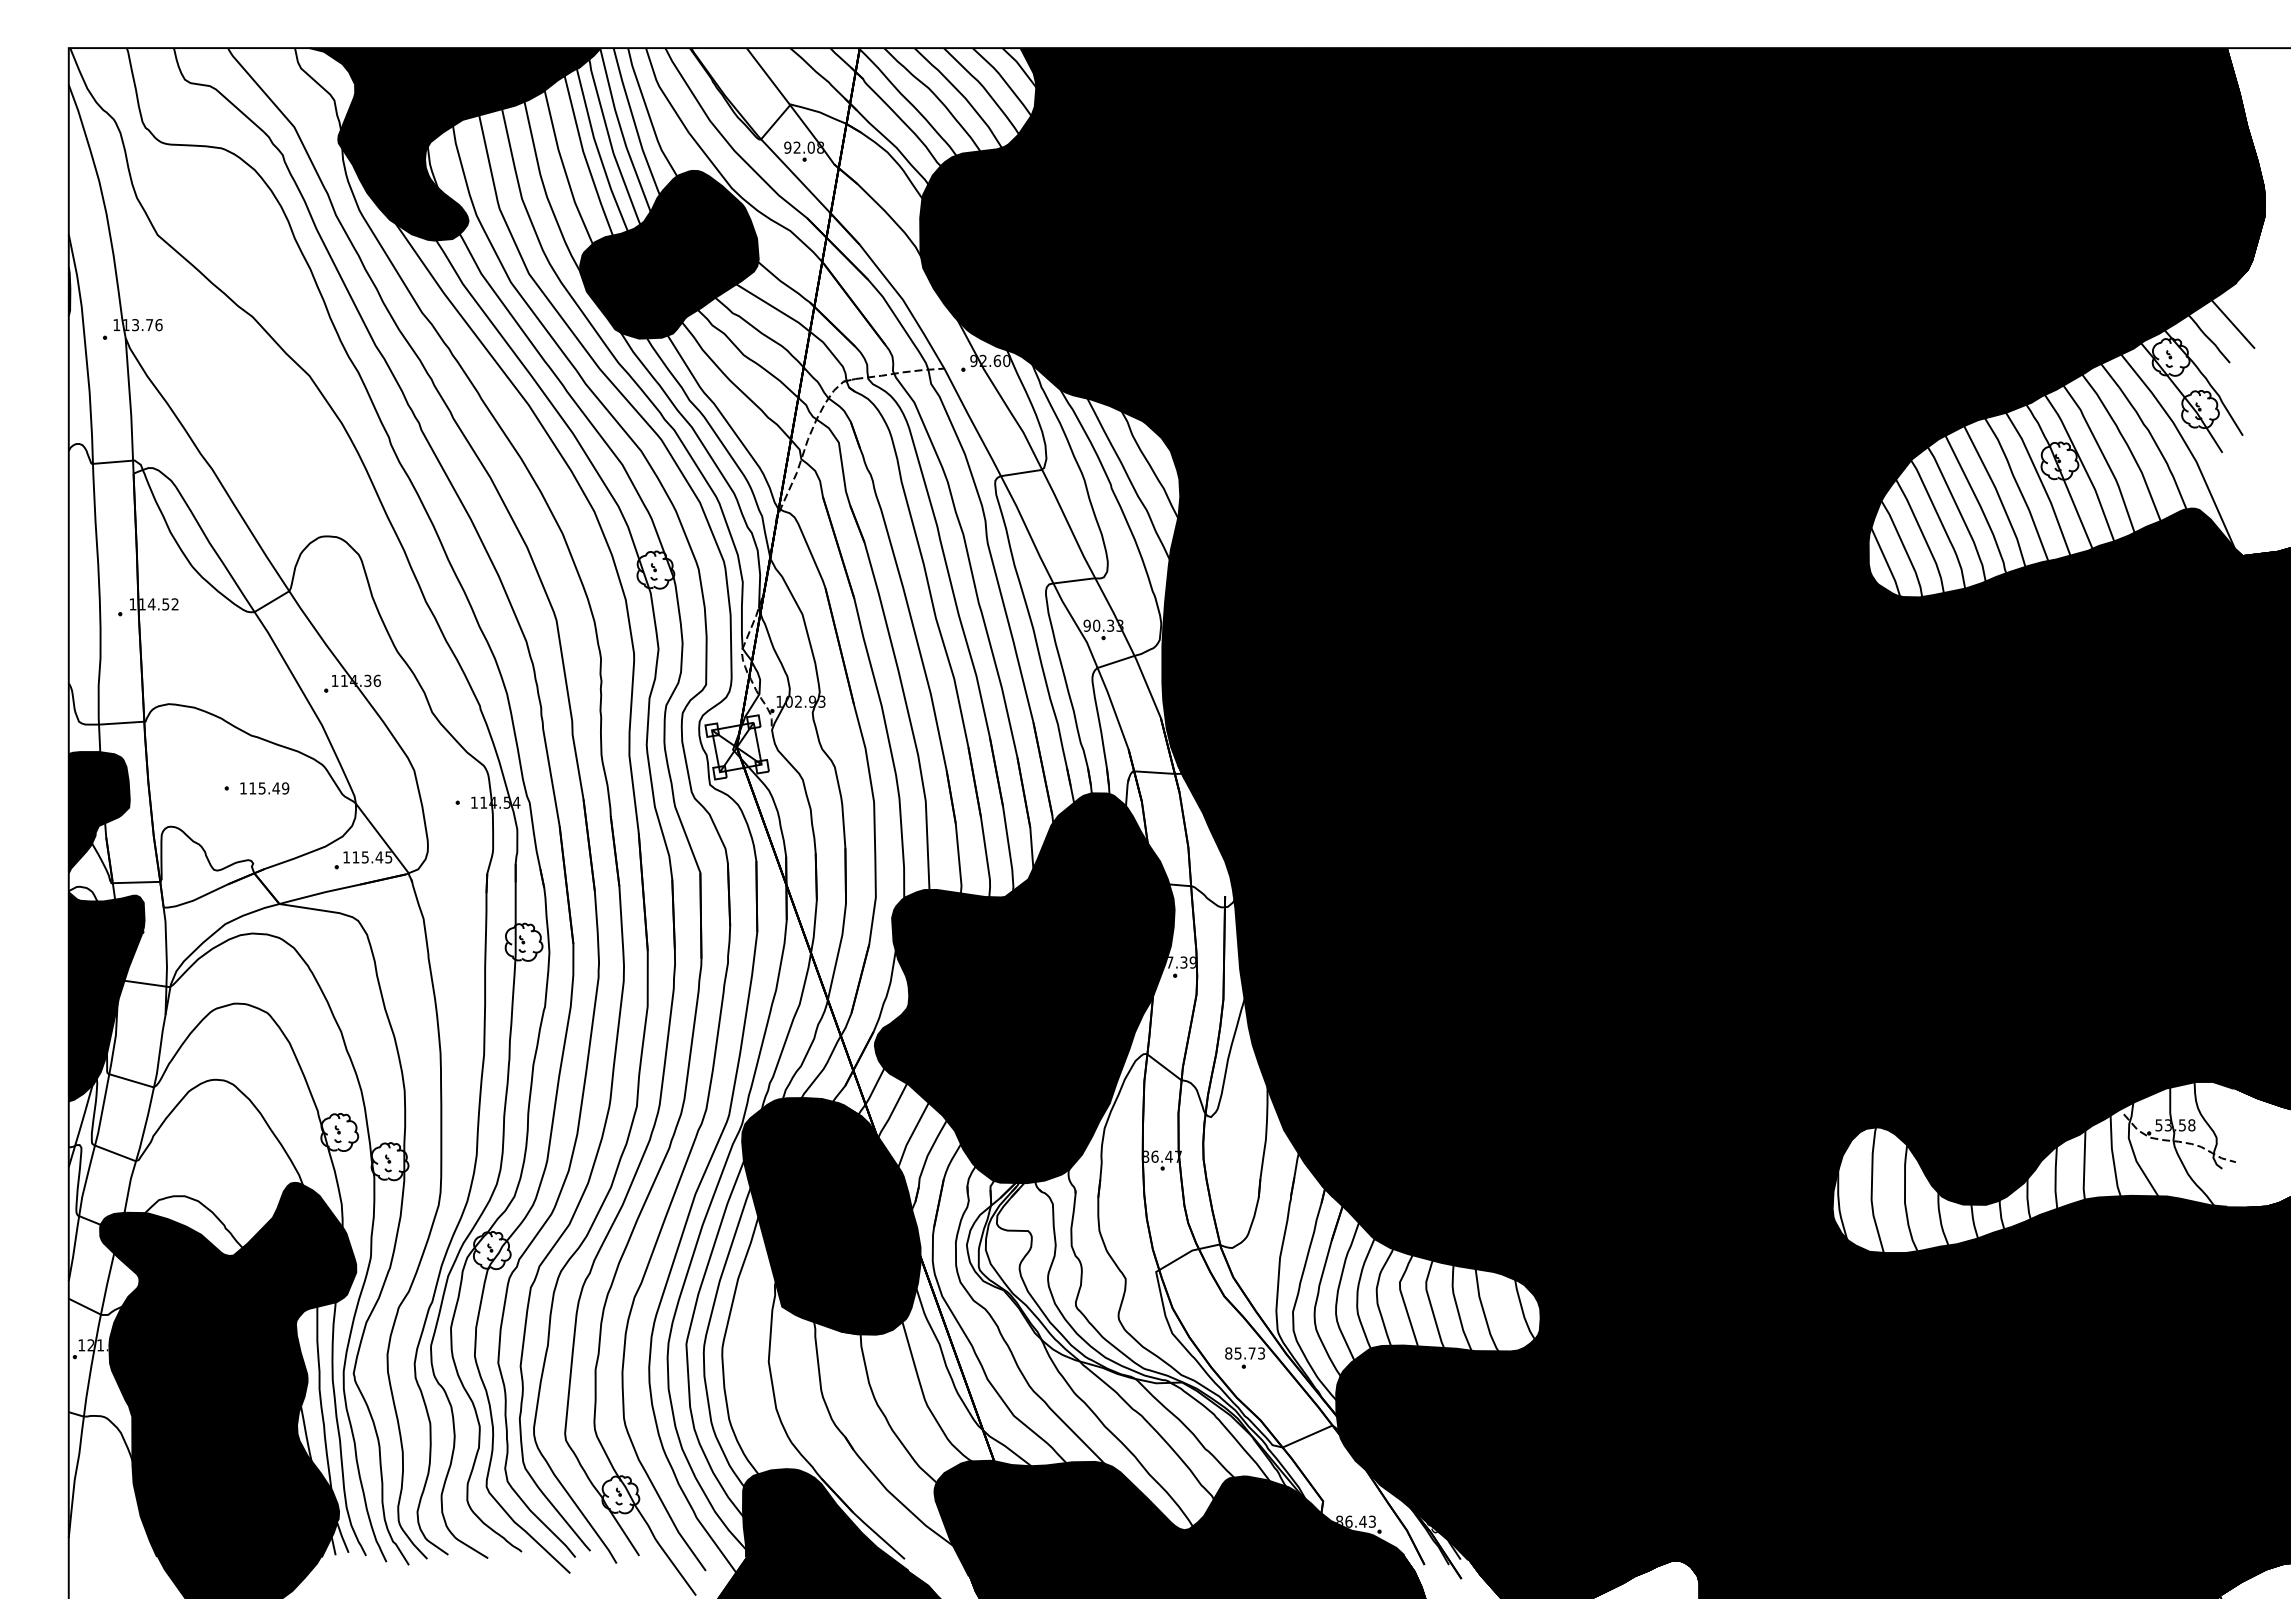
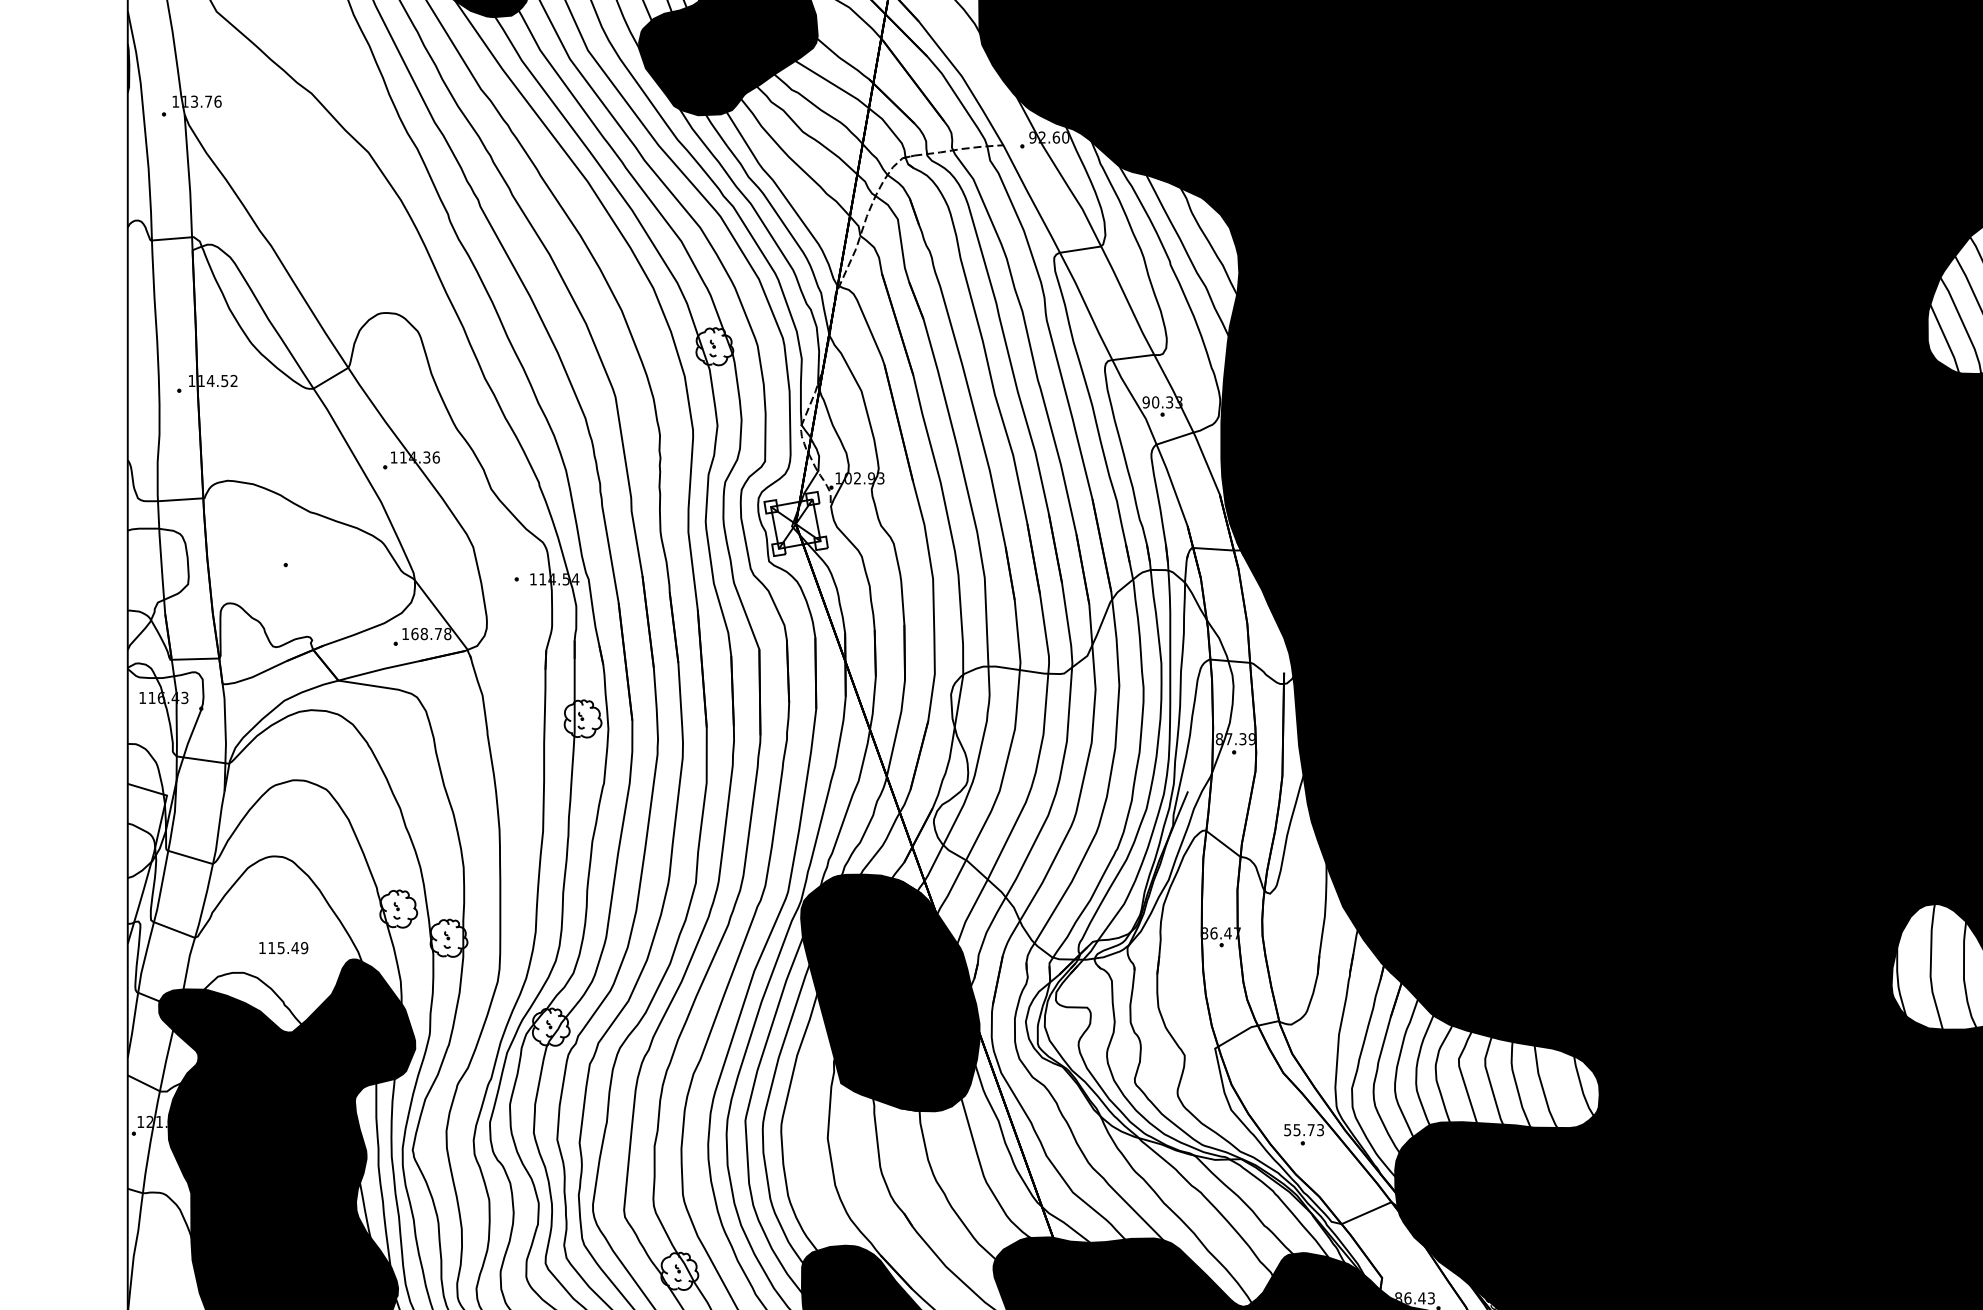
text: (264, 788) -> (283, 948), moved
fill: (98, 812) -> (157, 589), removed
text: (372, 857) -> (431, 634), 115.45 -> 168.78
fill: (1024, 988) -> (1083, 765), removed
fill: (106, 996) -> (165, 773), removed
text: (1228, 1353) -> (1287, 1130), 85.73 -> 55.73

